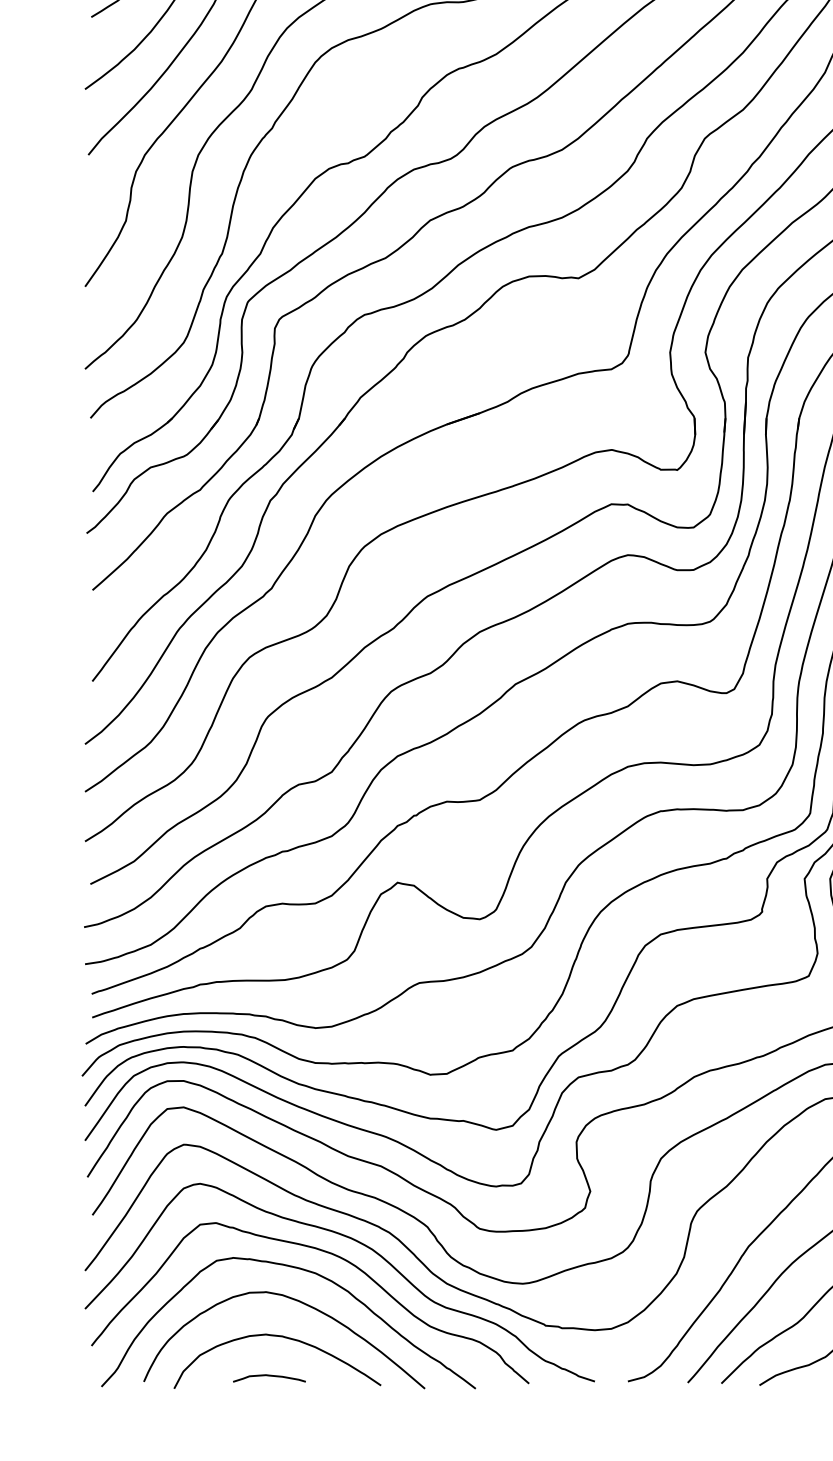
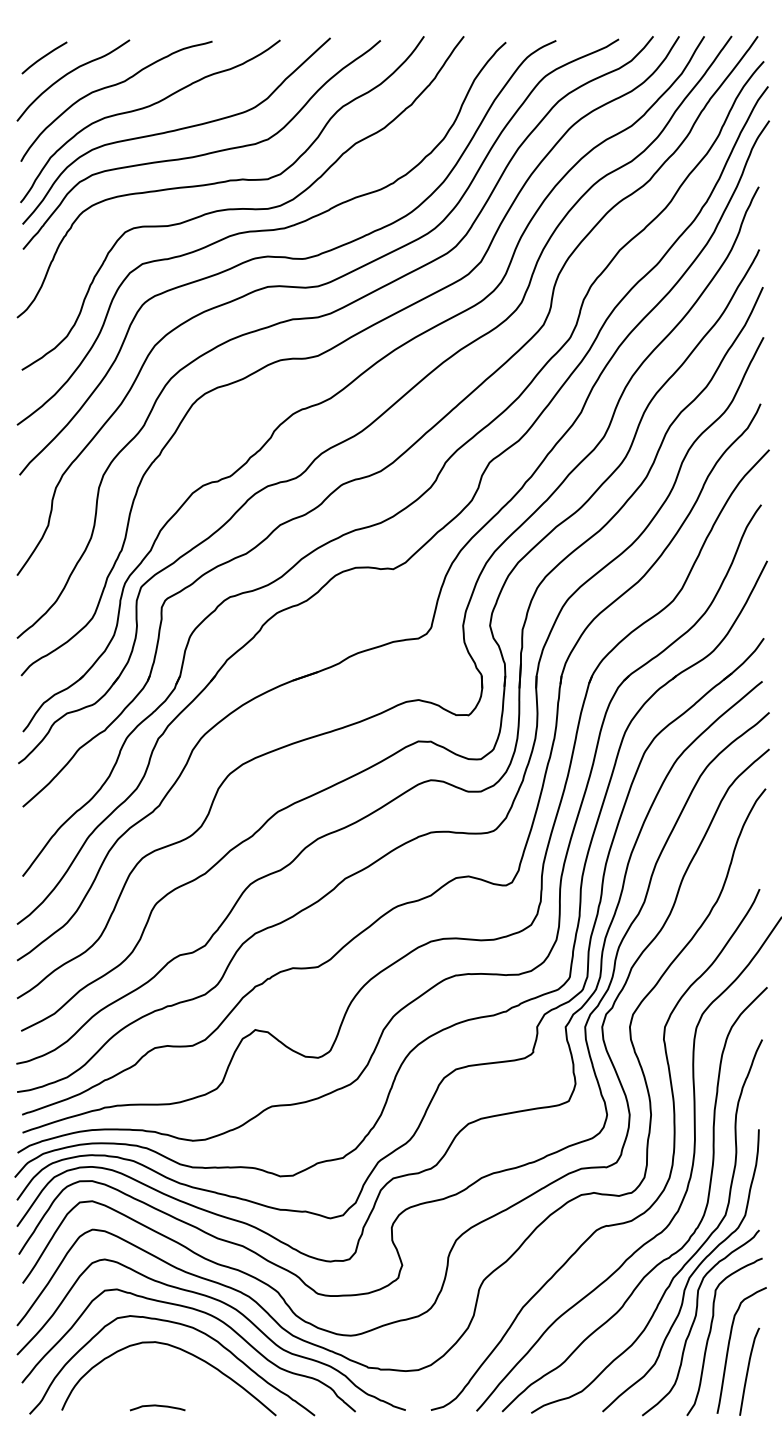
curve: (283, 1338) -> (168, 1377), removed

